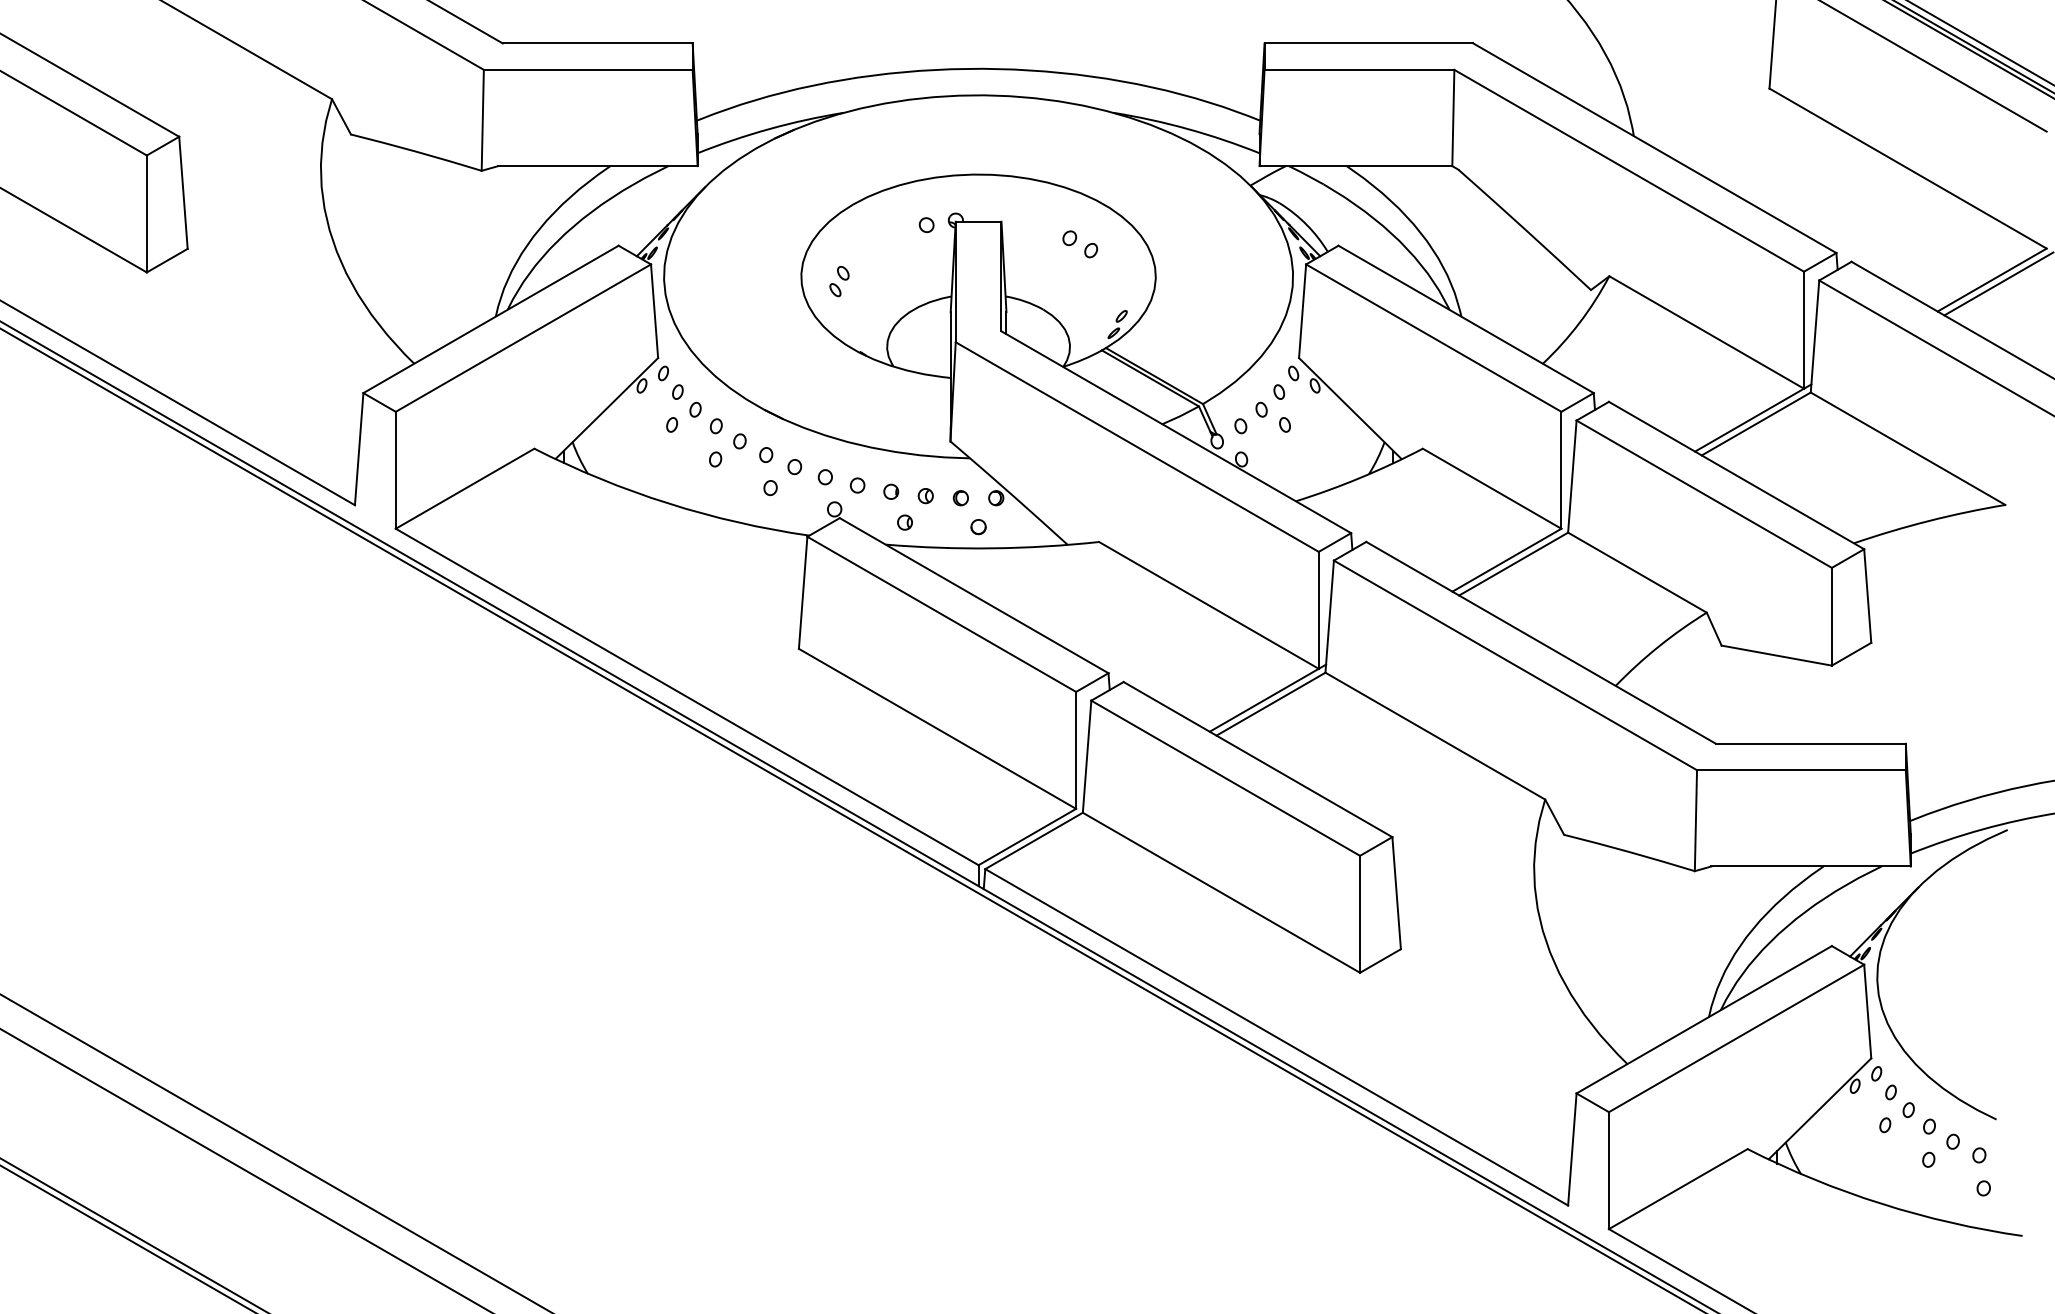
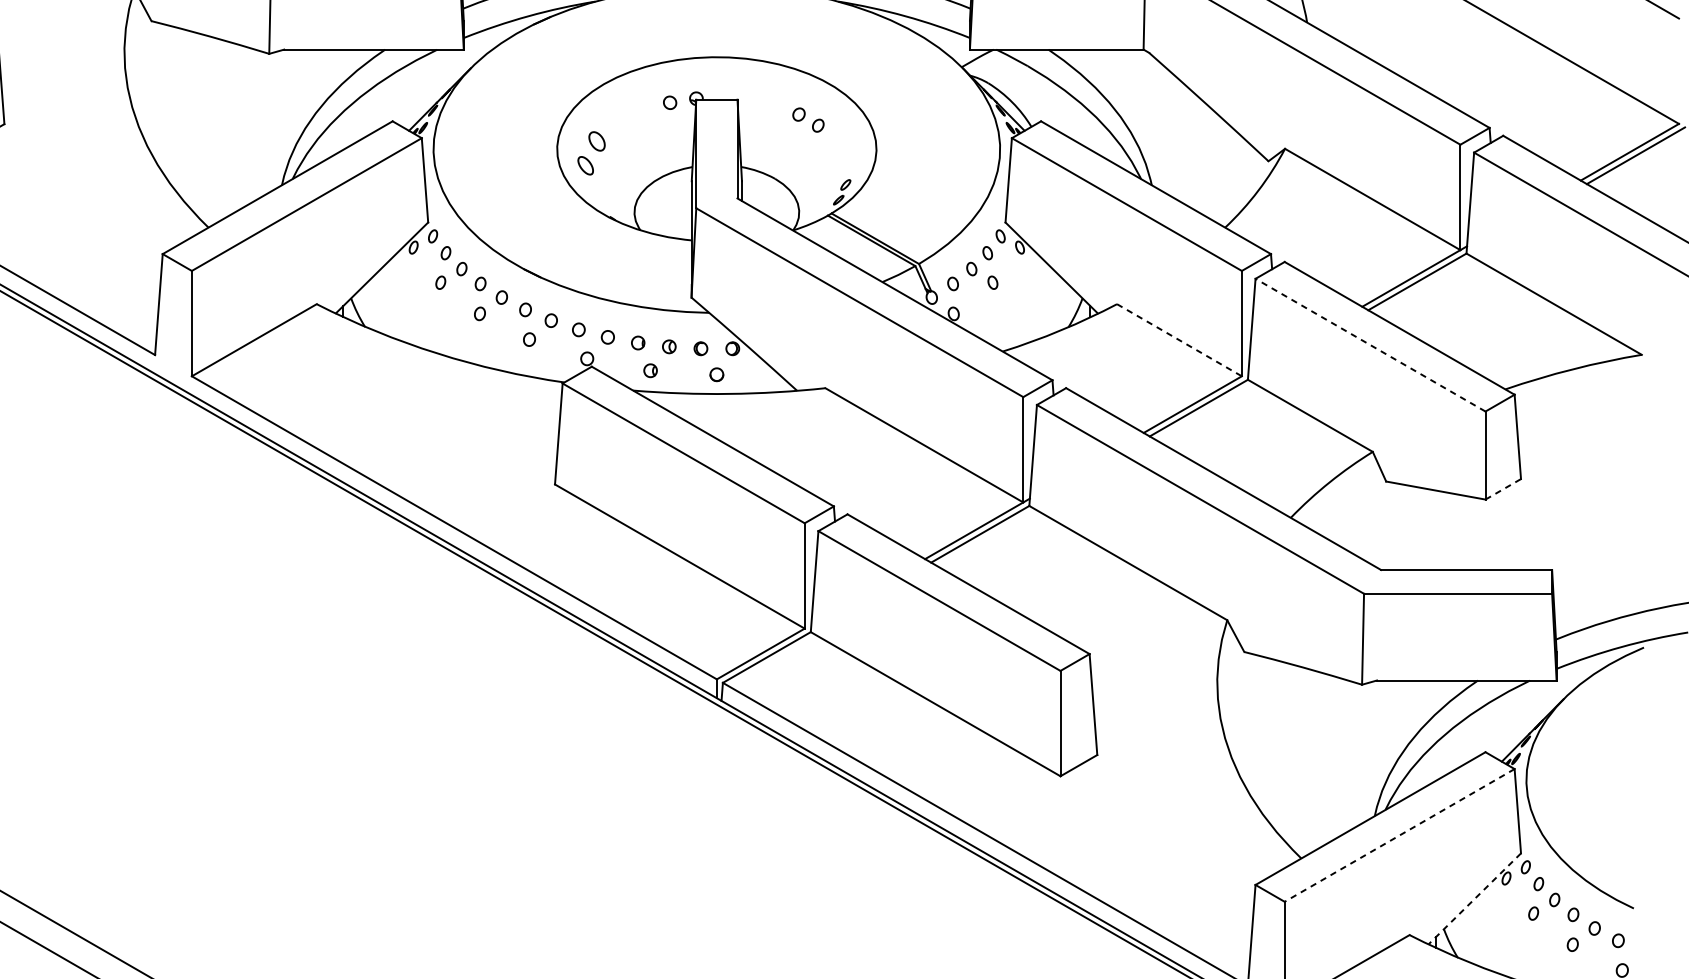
part: (839, 281) -> (591, 153), size x1.6
line: (1492, 488) -> (1179, 340), solid -> dashed
line: (1703, 493) -> (1369, 344), solid -> dashed
line: (1851, 654) -> (1503, 489), solid -> dashed
line: (1736, 1038) -> (1399, 835), solid -> dashed
line: (1820, 1108) -> (1475, 898), solid -> dashed

